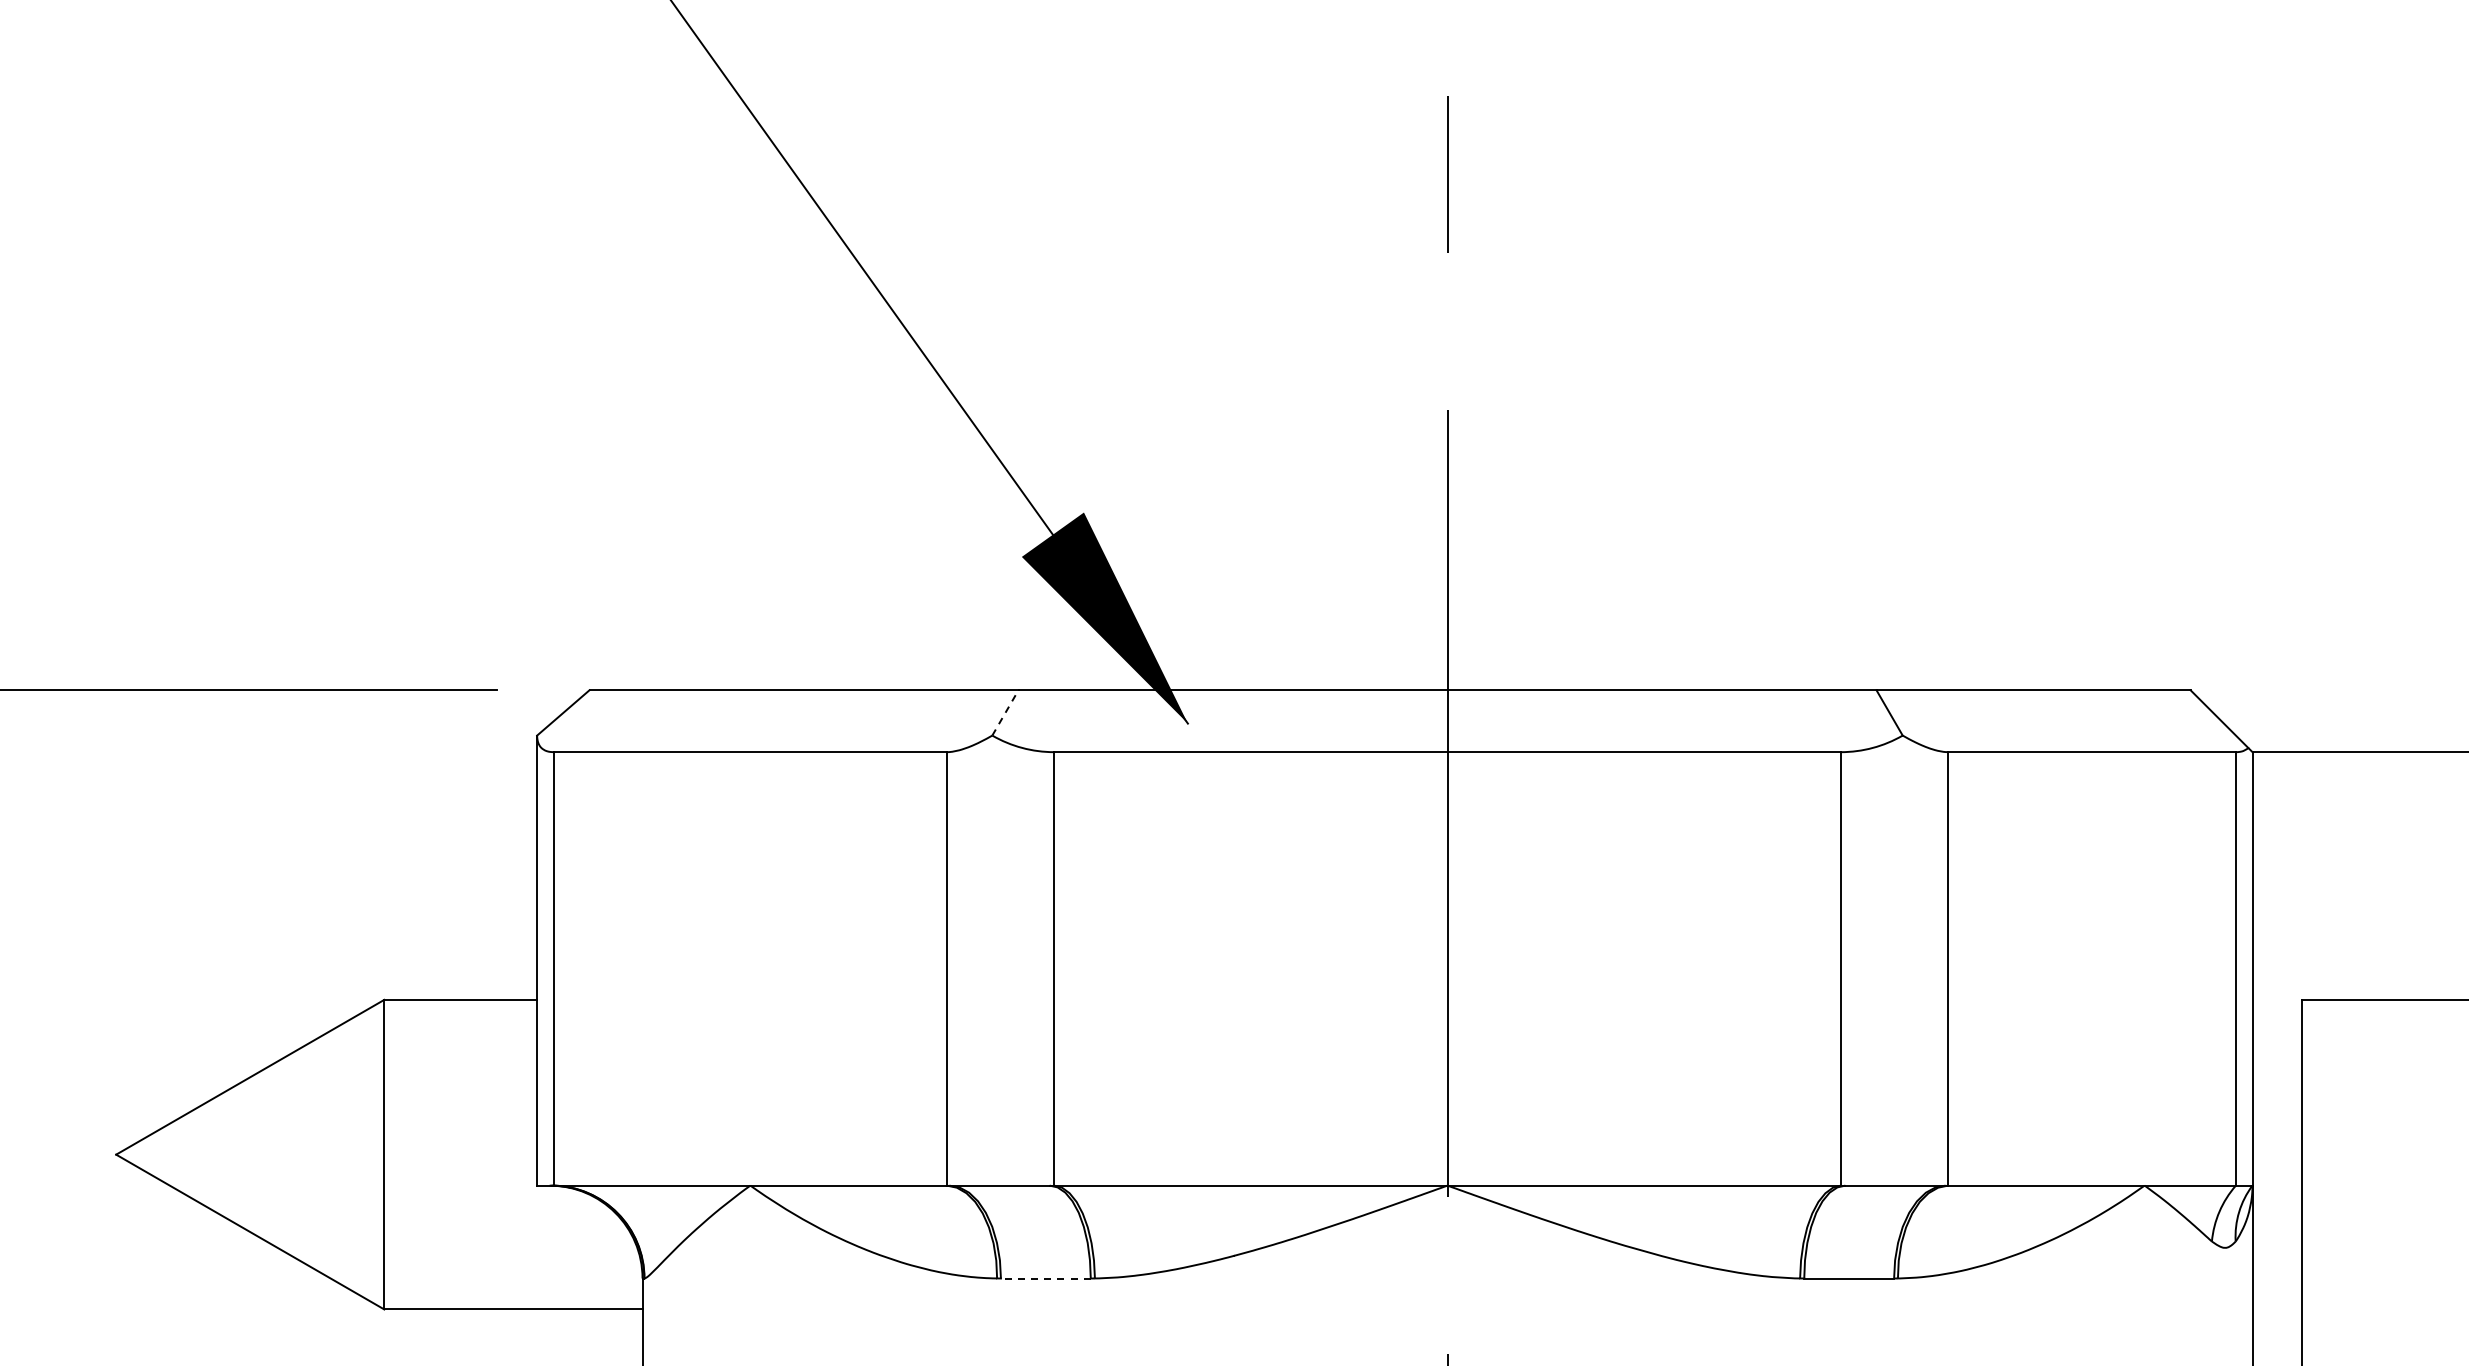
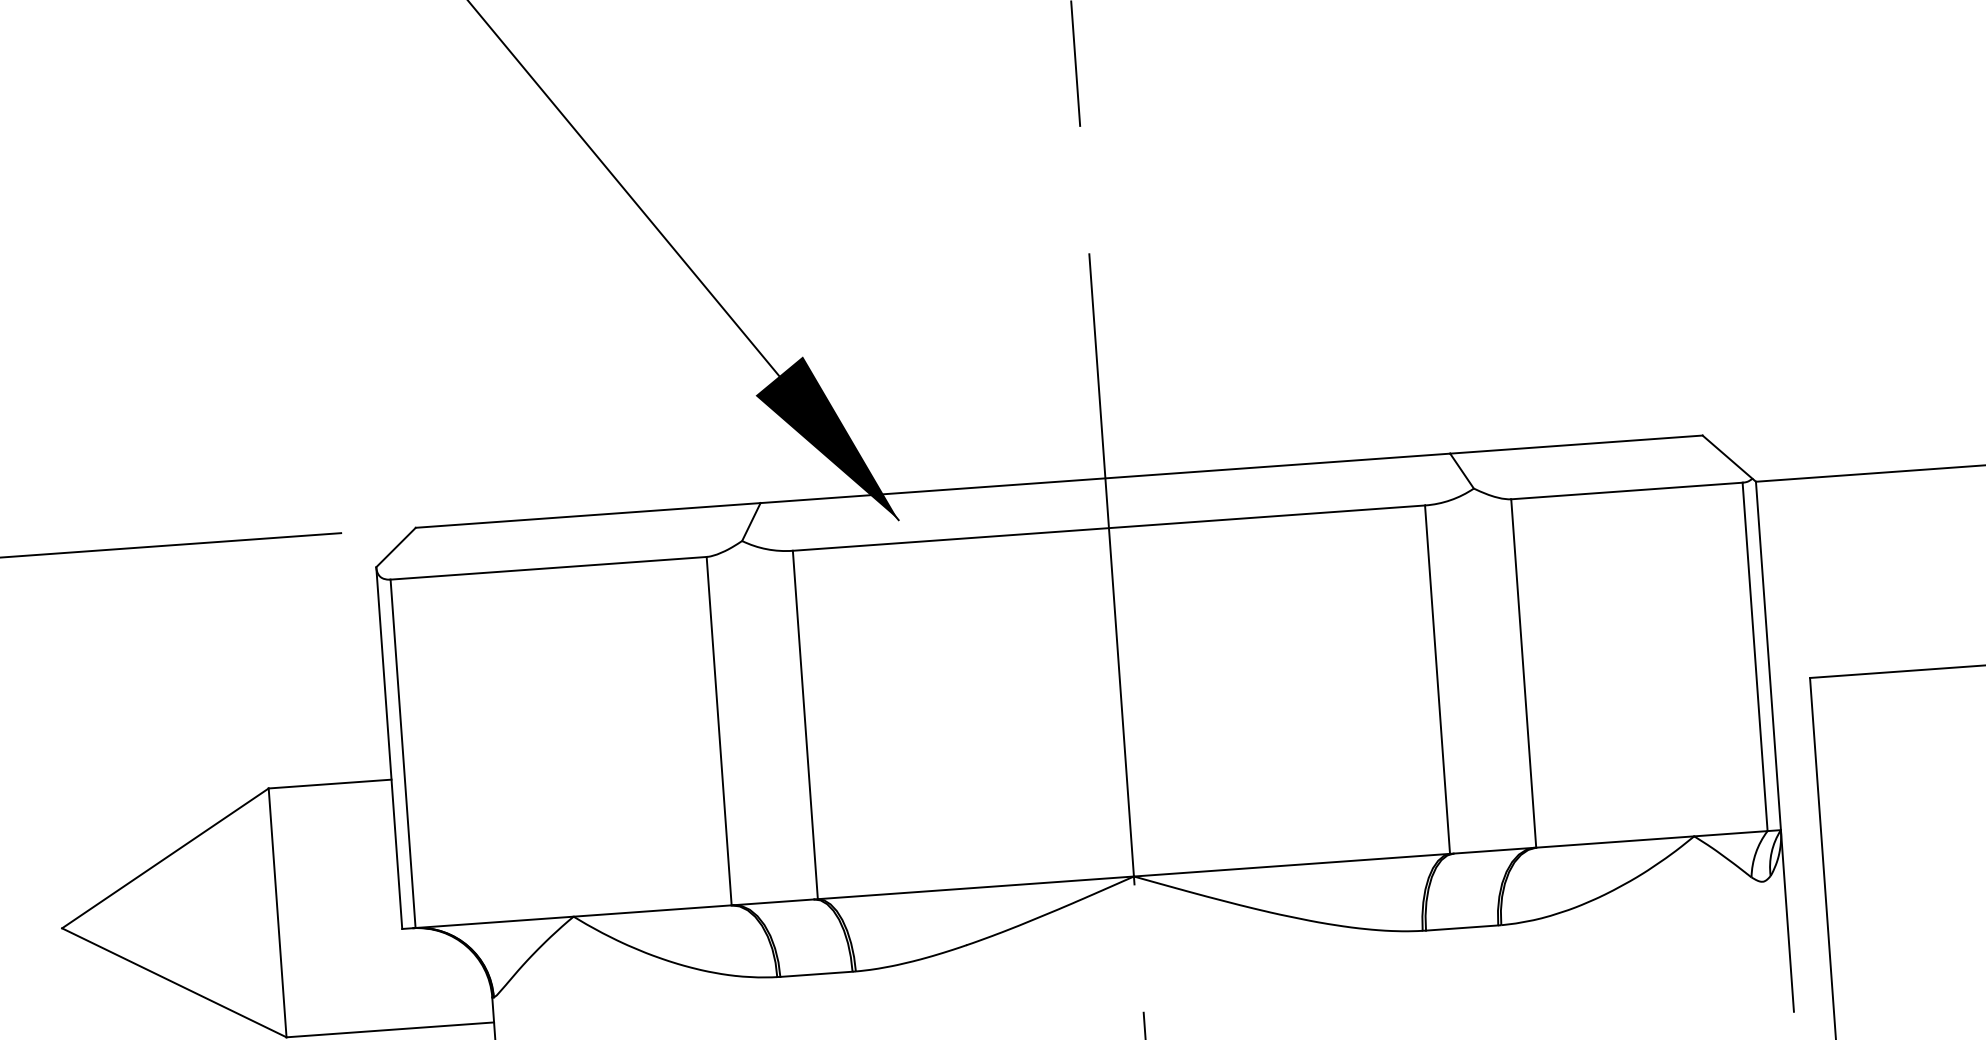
line: (1005, 712) -> (751, 521), dashed -> solid
line: (1045, 1278) -> (816, 974), dashed -> solid

